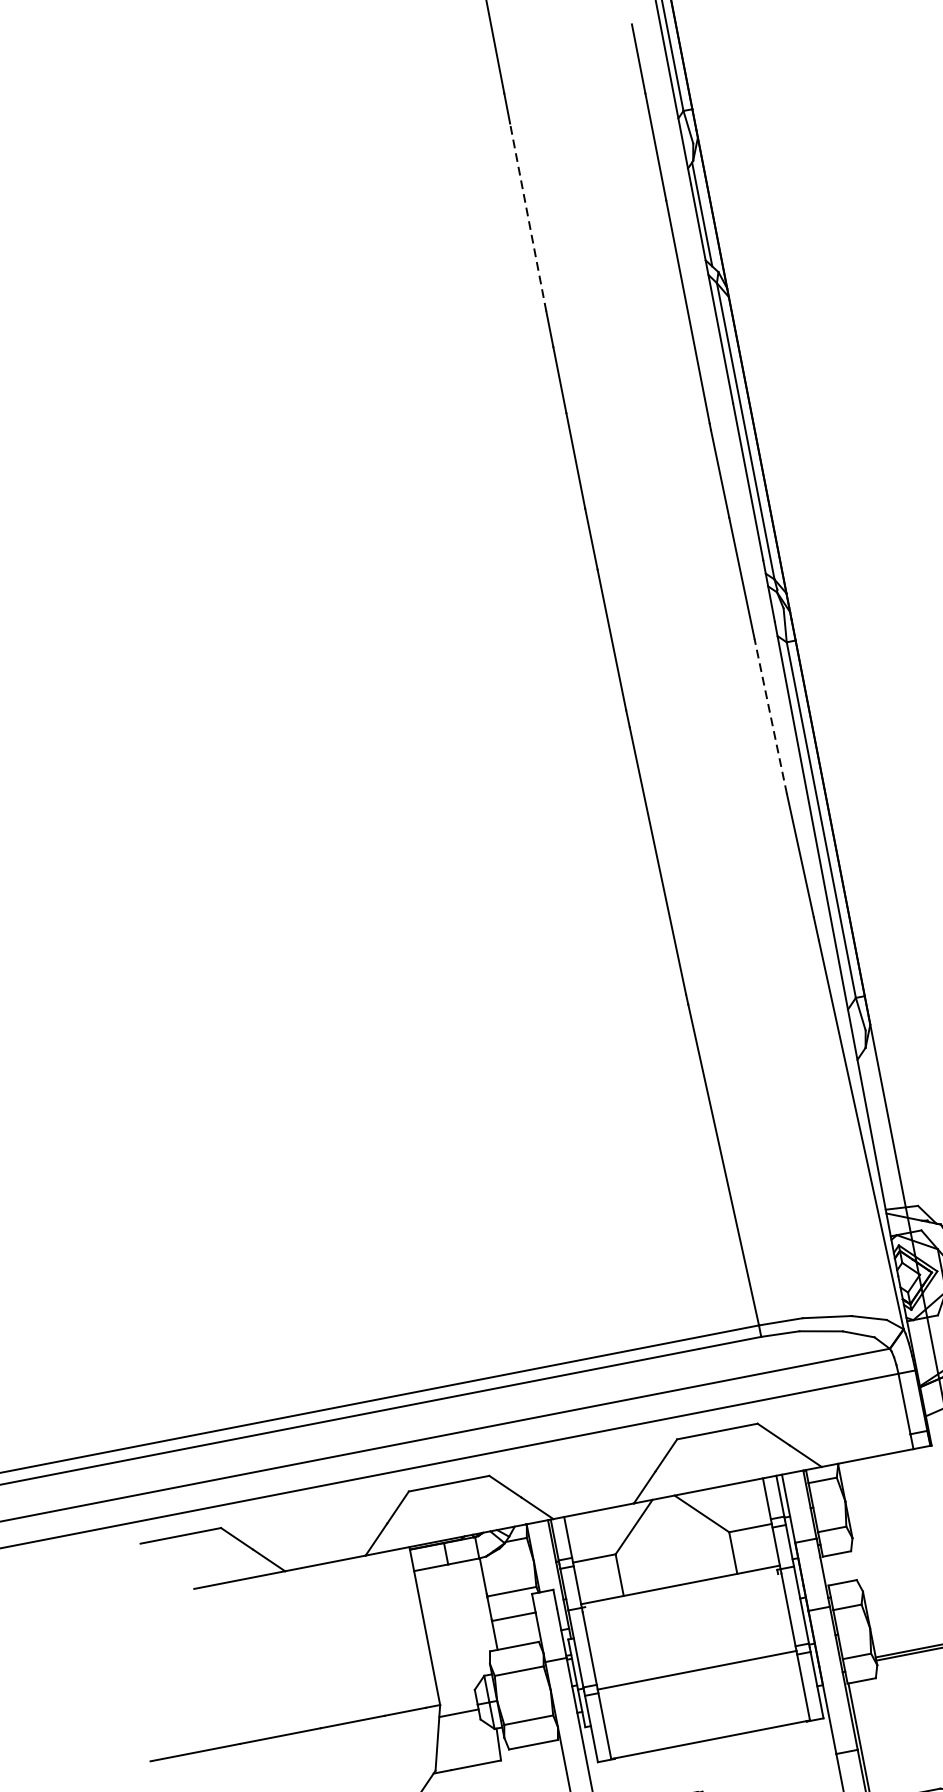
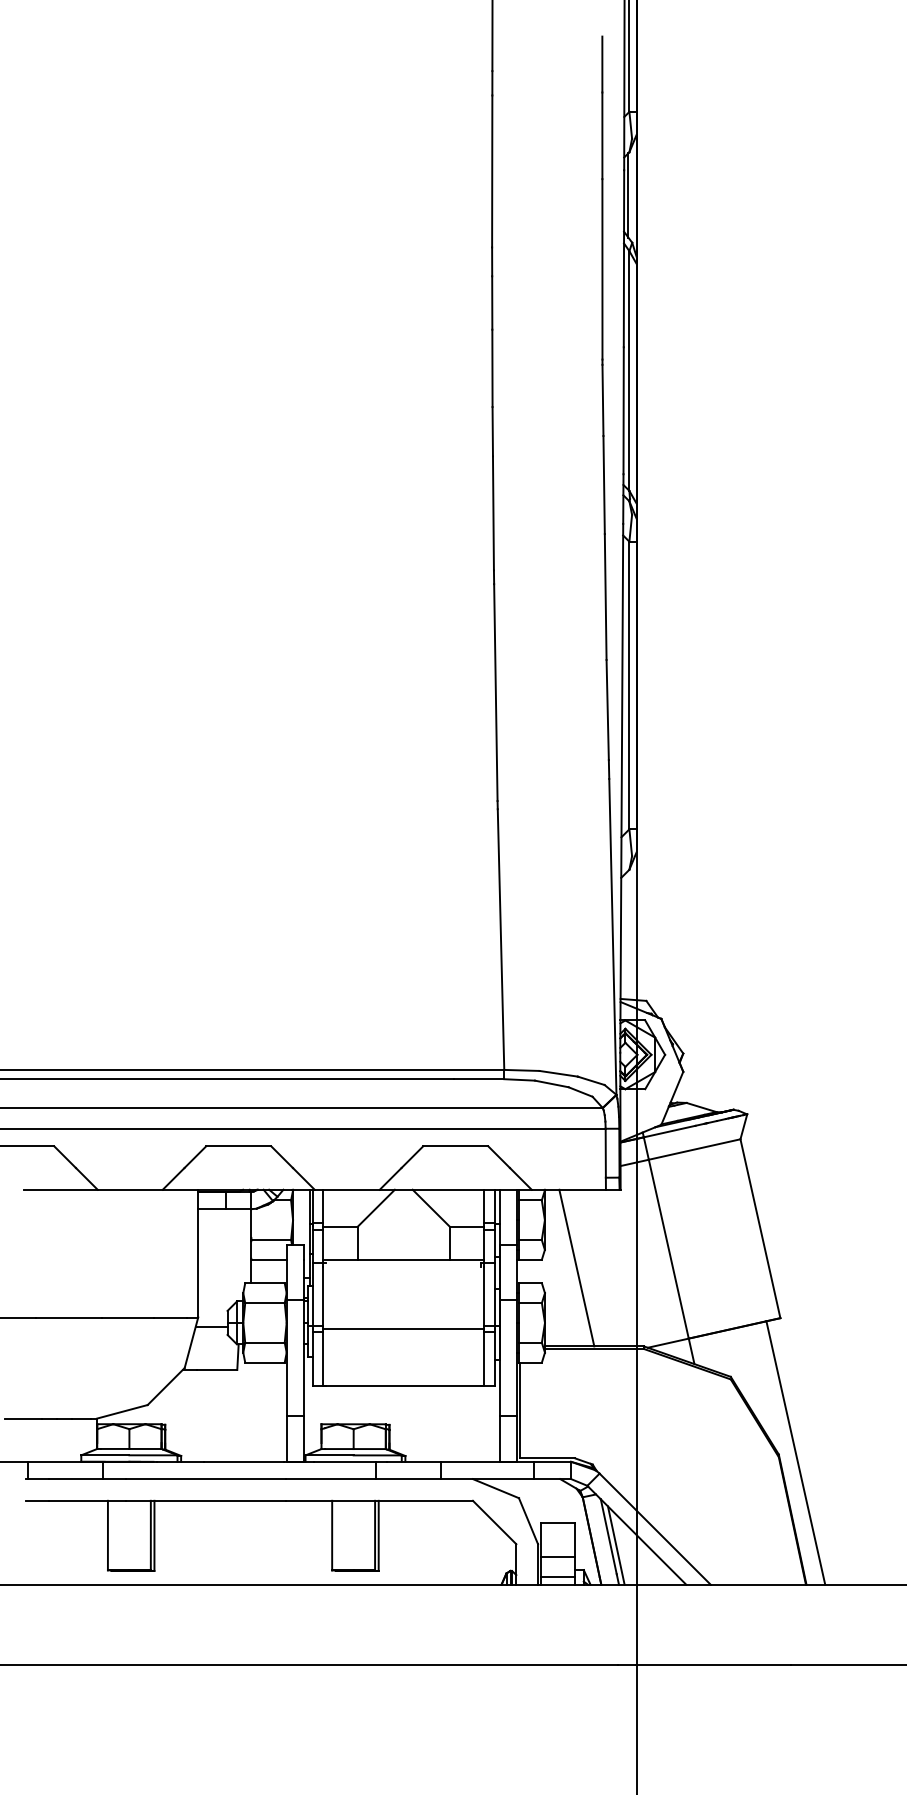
line: (528, 217) -> (492, 171), dashed -> solid
line: (770, 717) -> (605, 597), dashed -> solid
line: (895, 1552) -> (576, 1267), added

